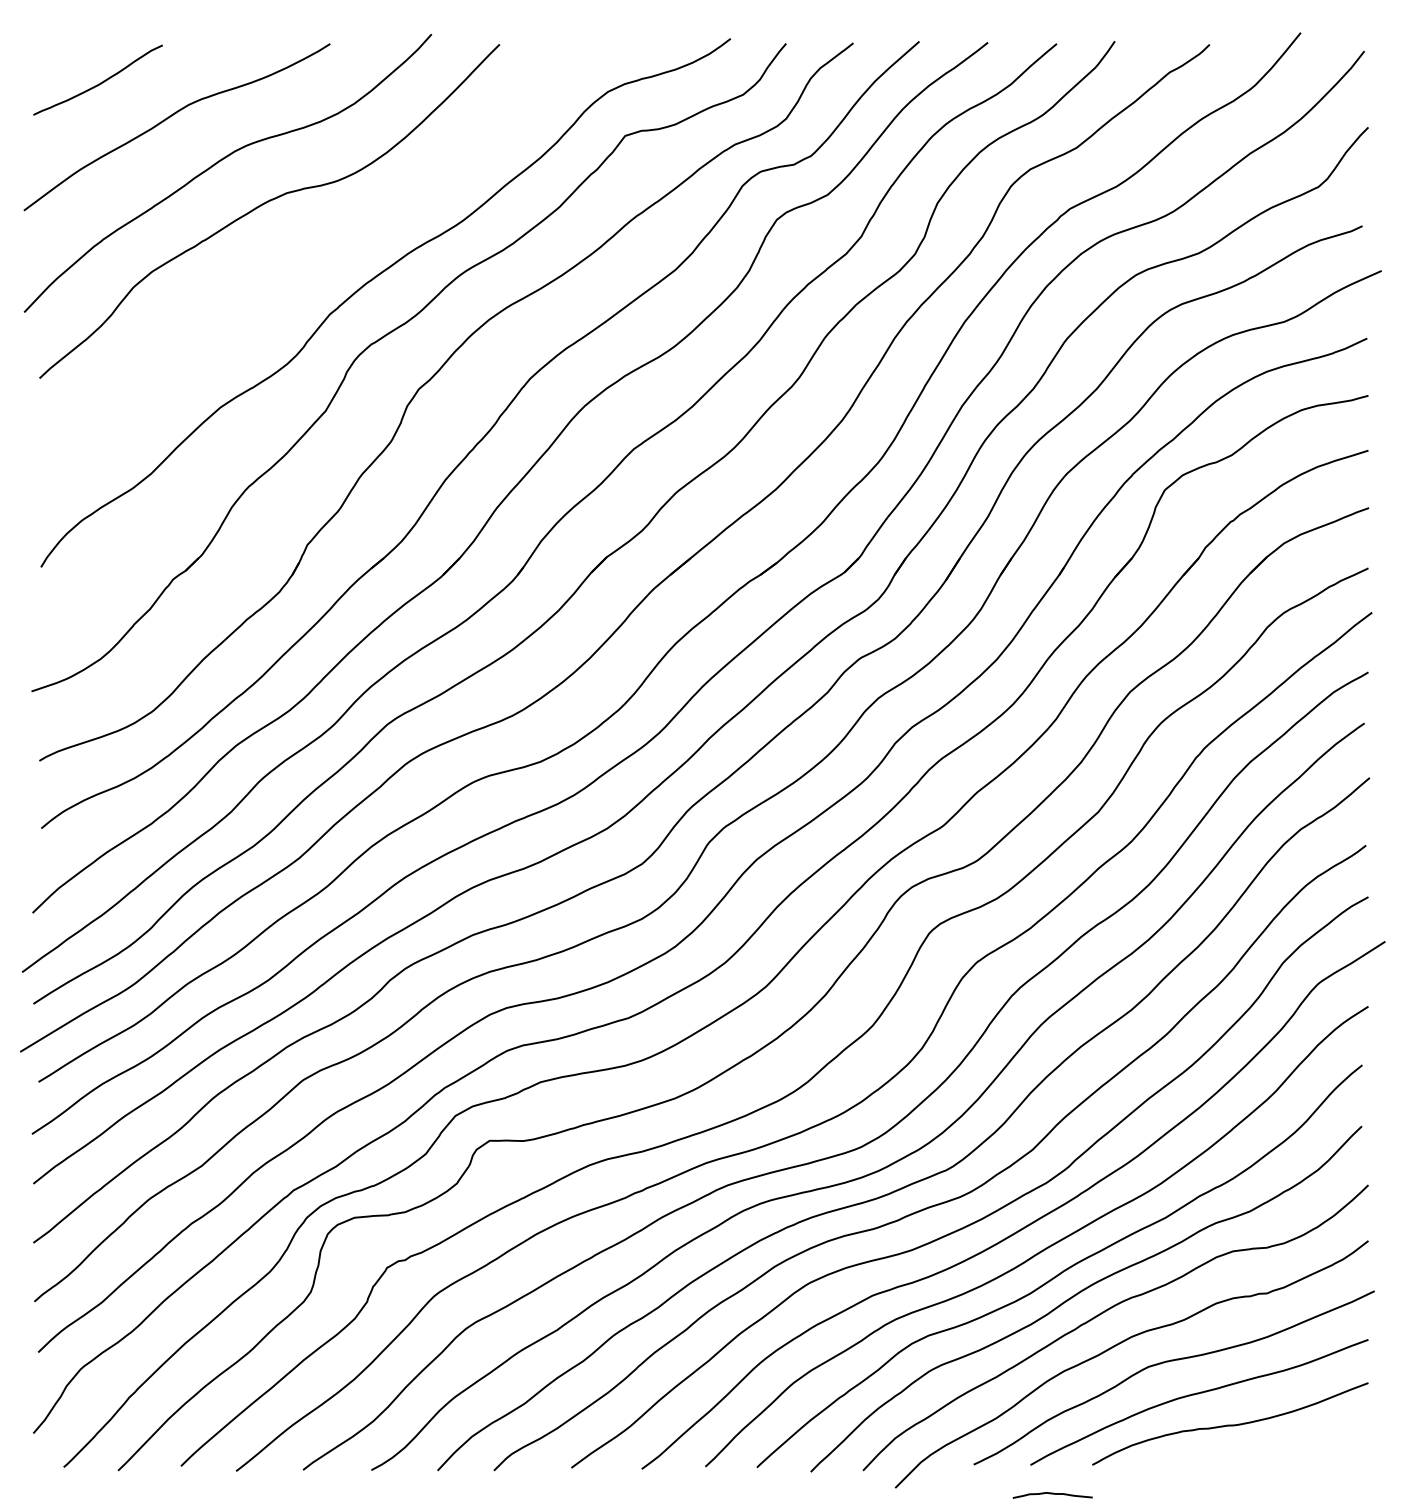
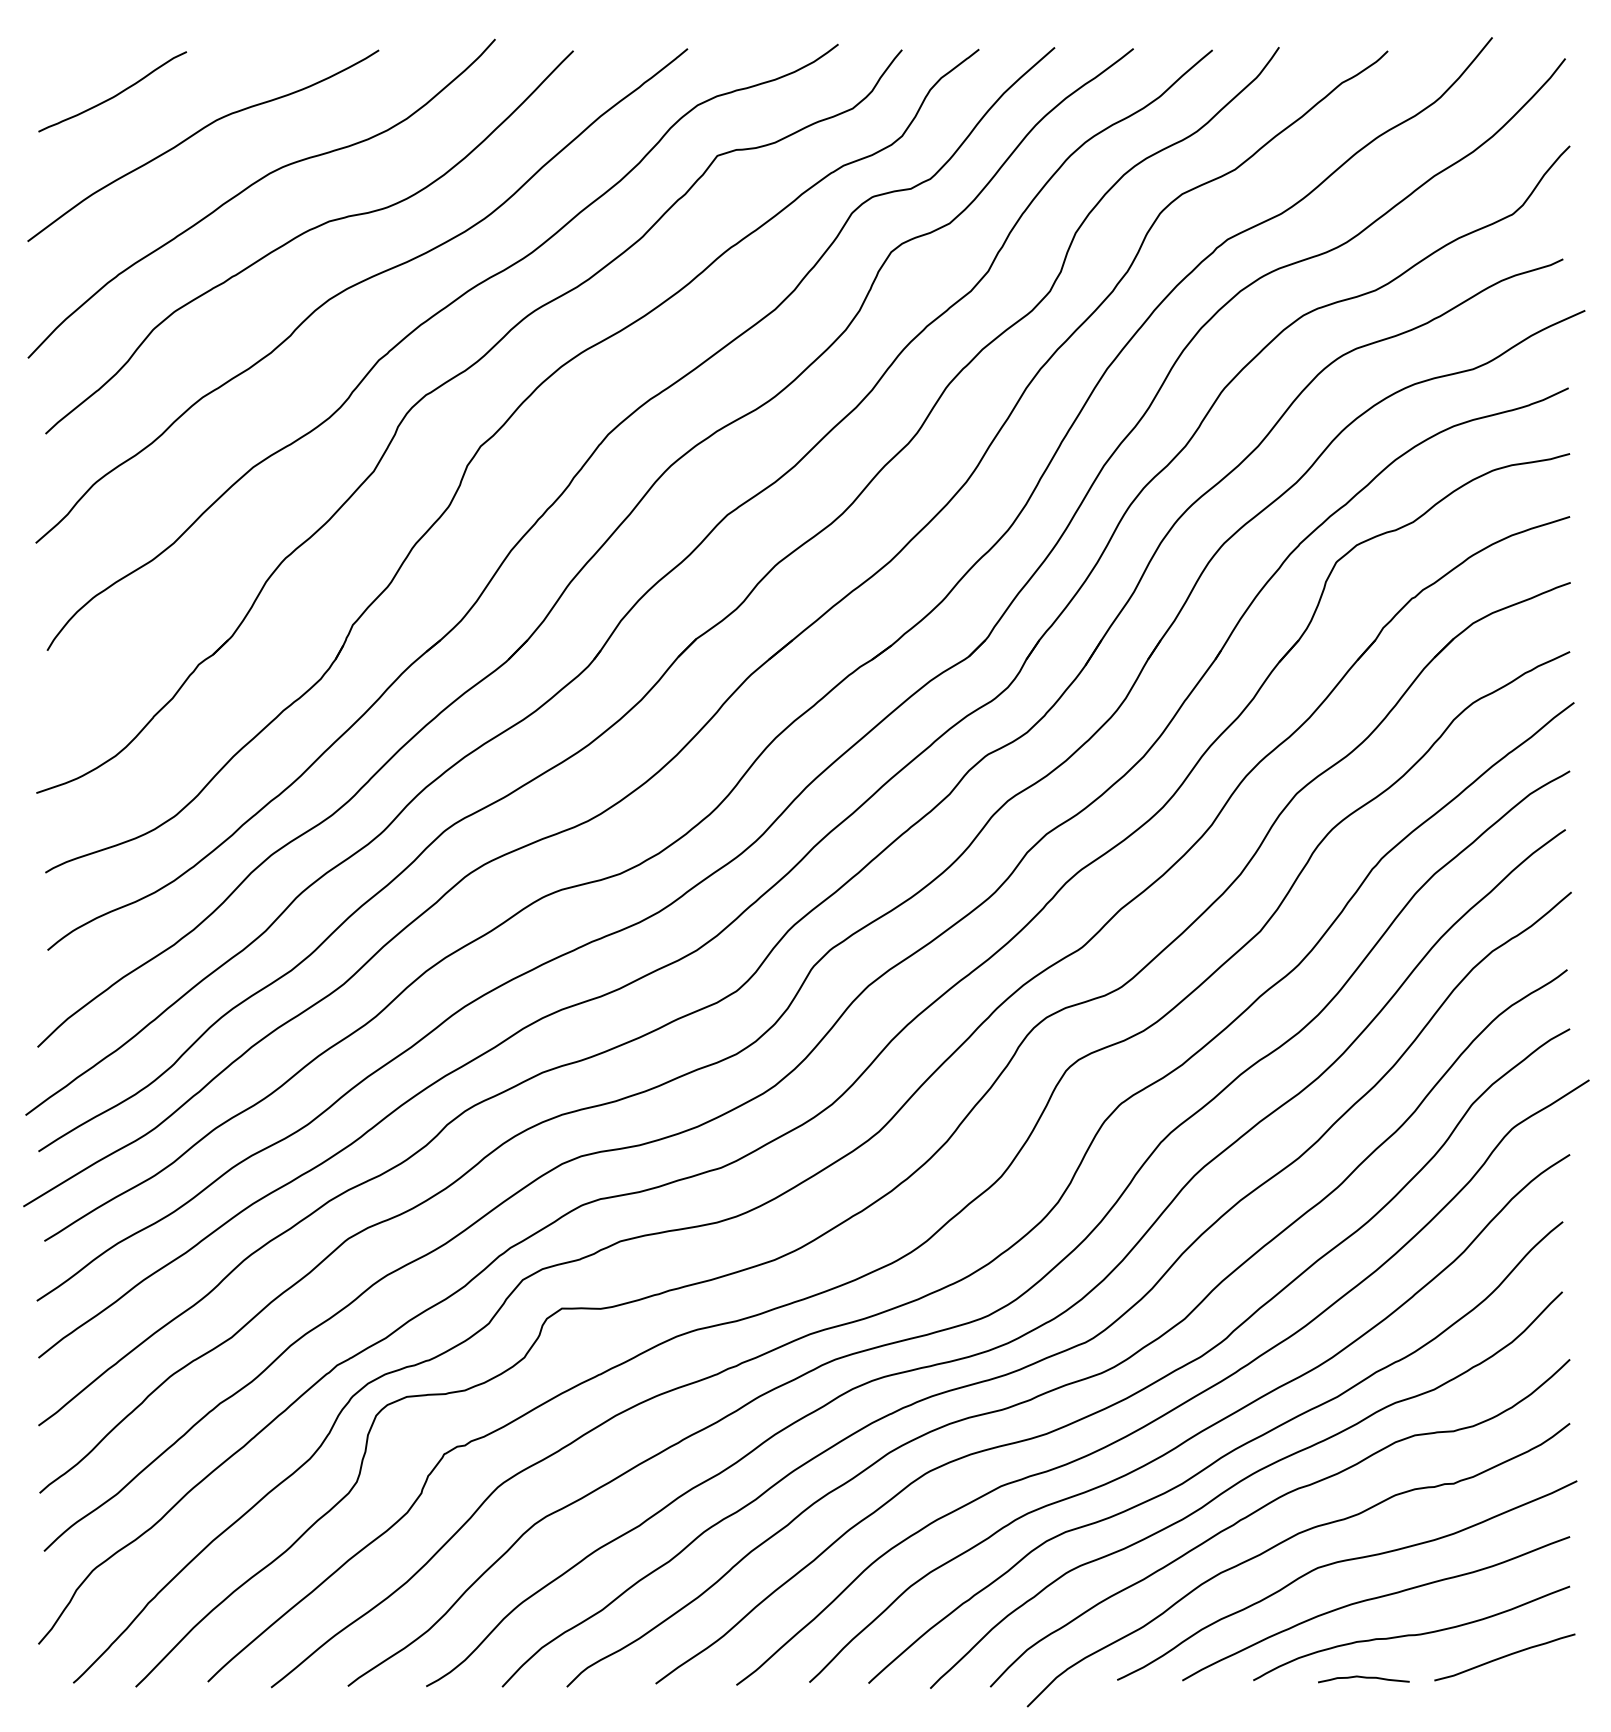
curve: (310, 248) -> (356, 285), added
curve: (1311, 1444) -> (1504, 1657), added
curve: (1052, 1494) -> (1363, 1678), moved

